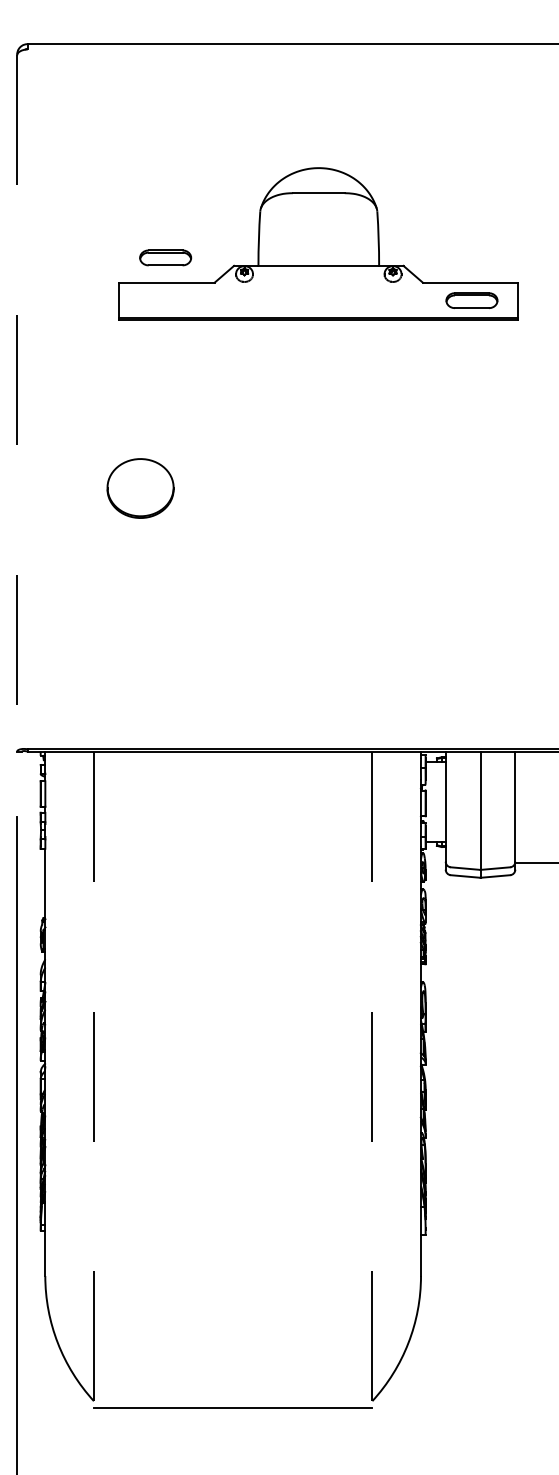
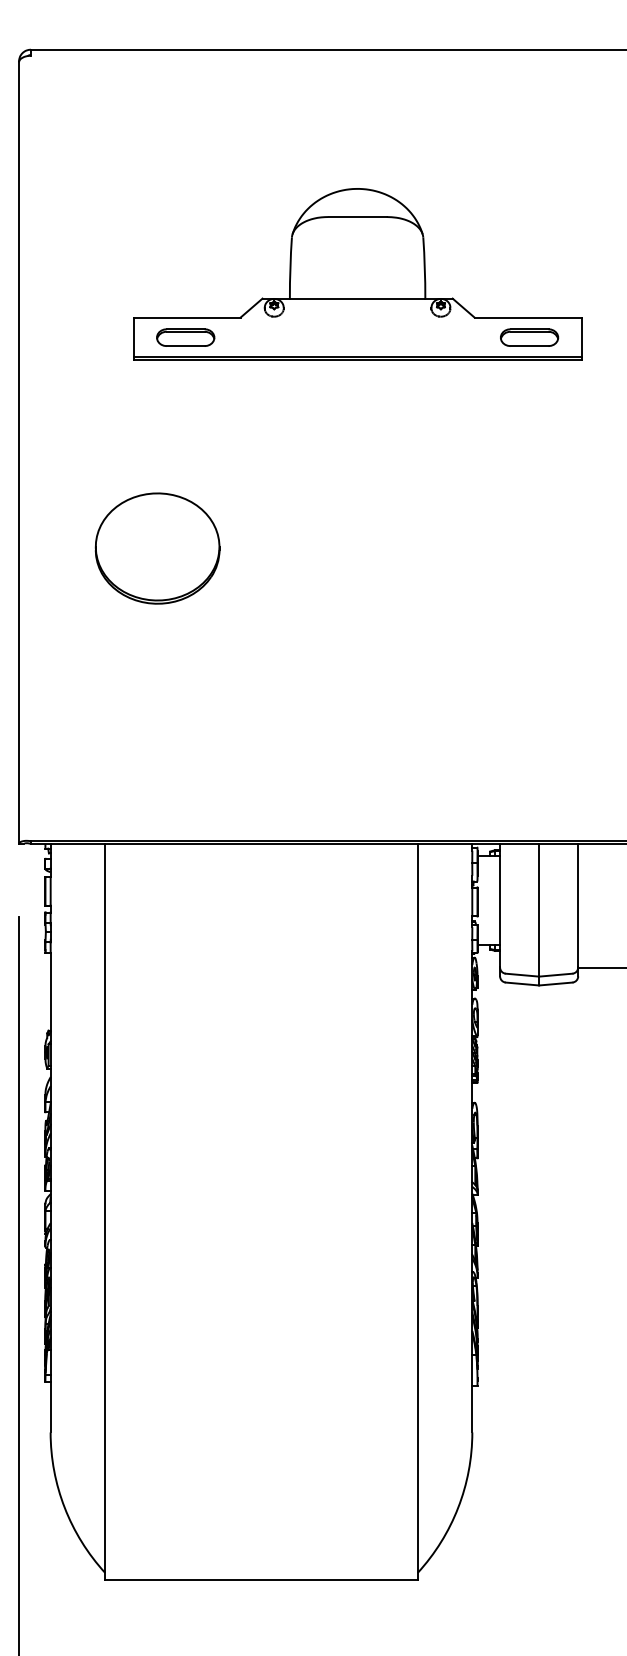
part: (165, 257) -> (185, 337), moved
line: (17, 403) -> (19, 453), dashed -> solid
part: (140, 488) -> (157, 548), size x1.67
line: (94, 1080) -> (105, 1212), dashed -> solid
line: (372, 1080) -> (417, 1212), dashed -> solid

